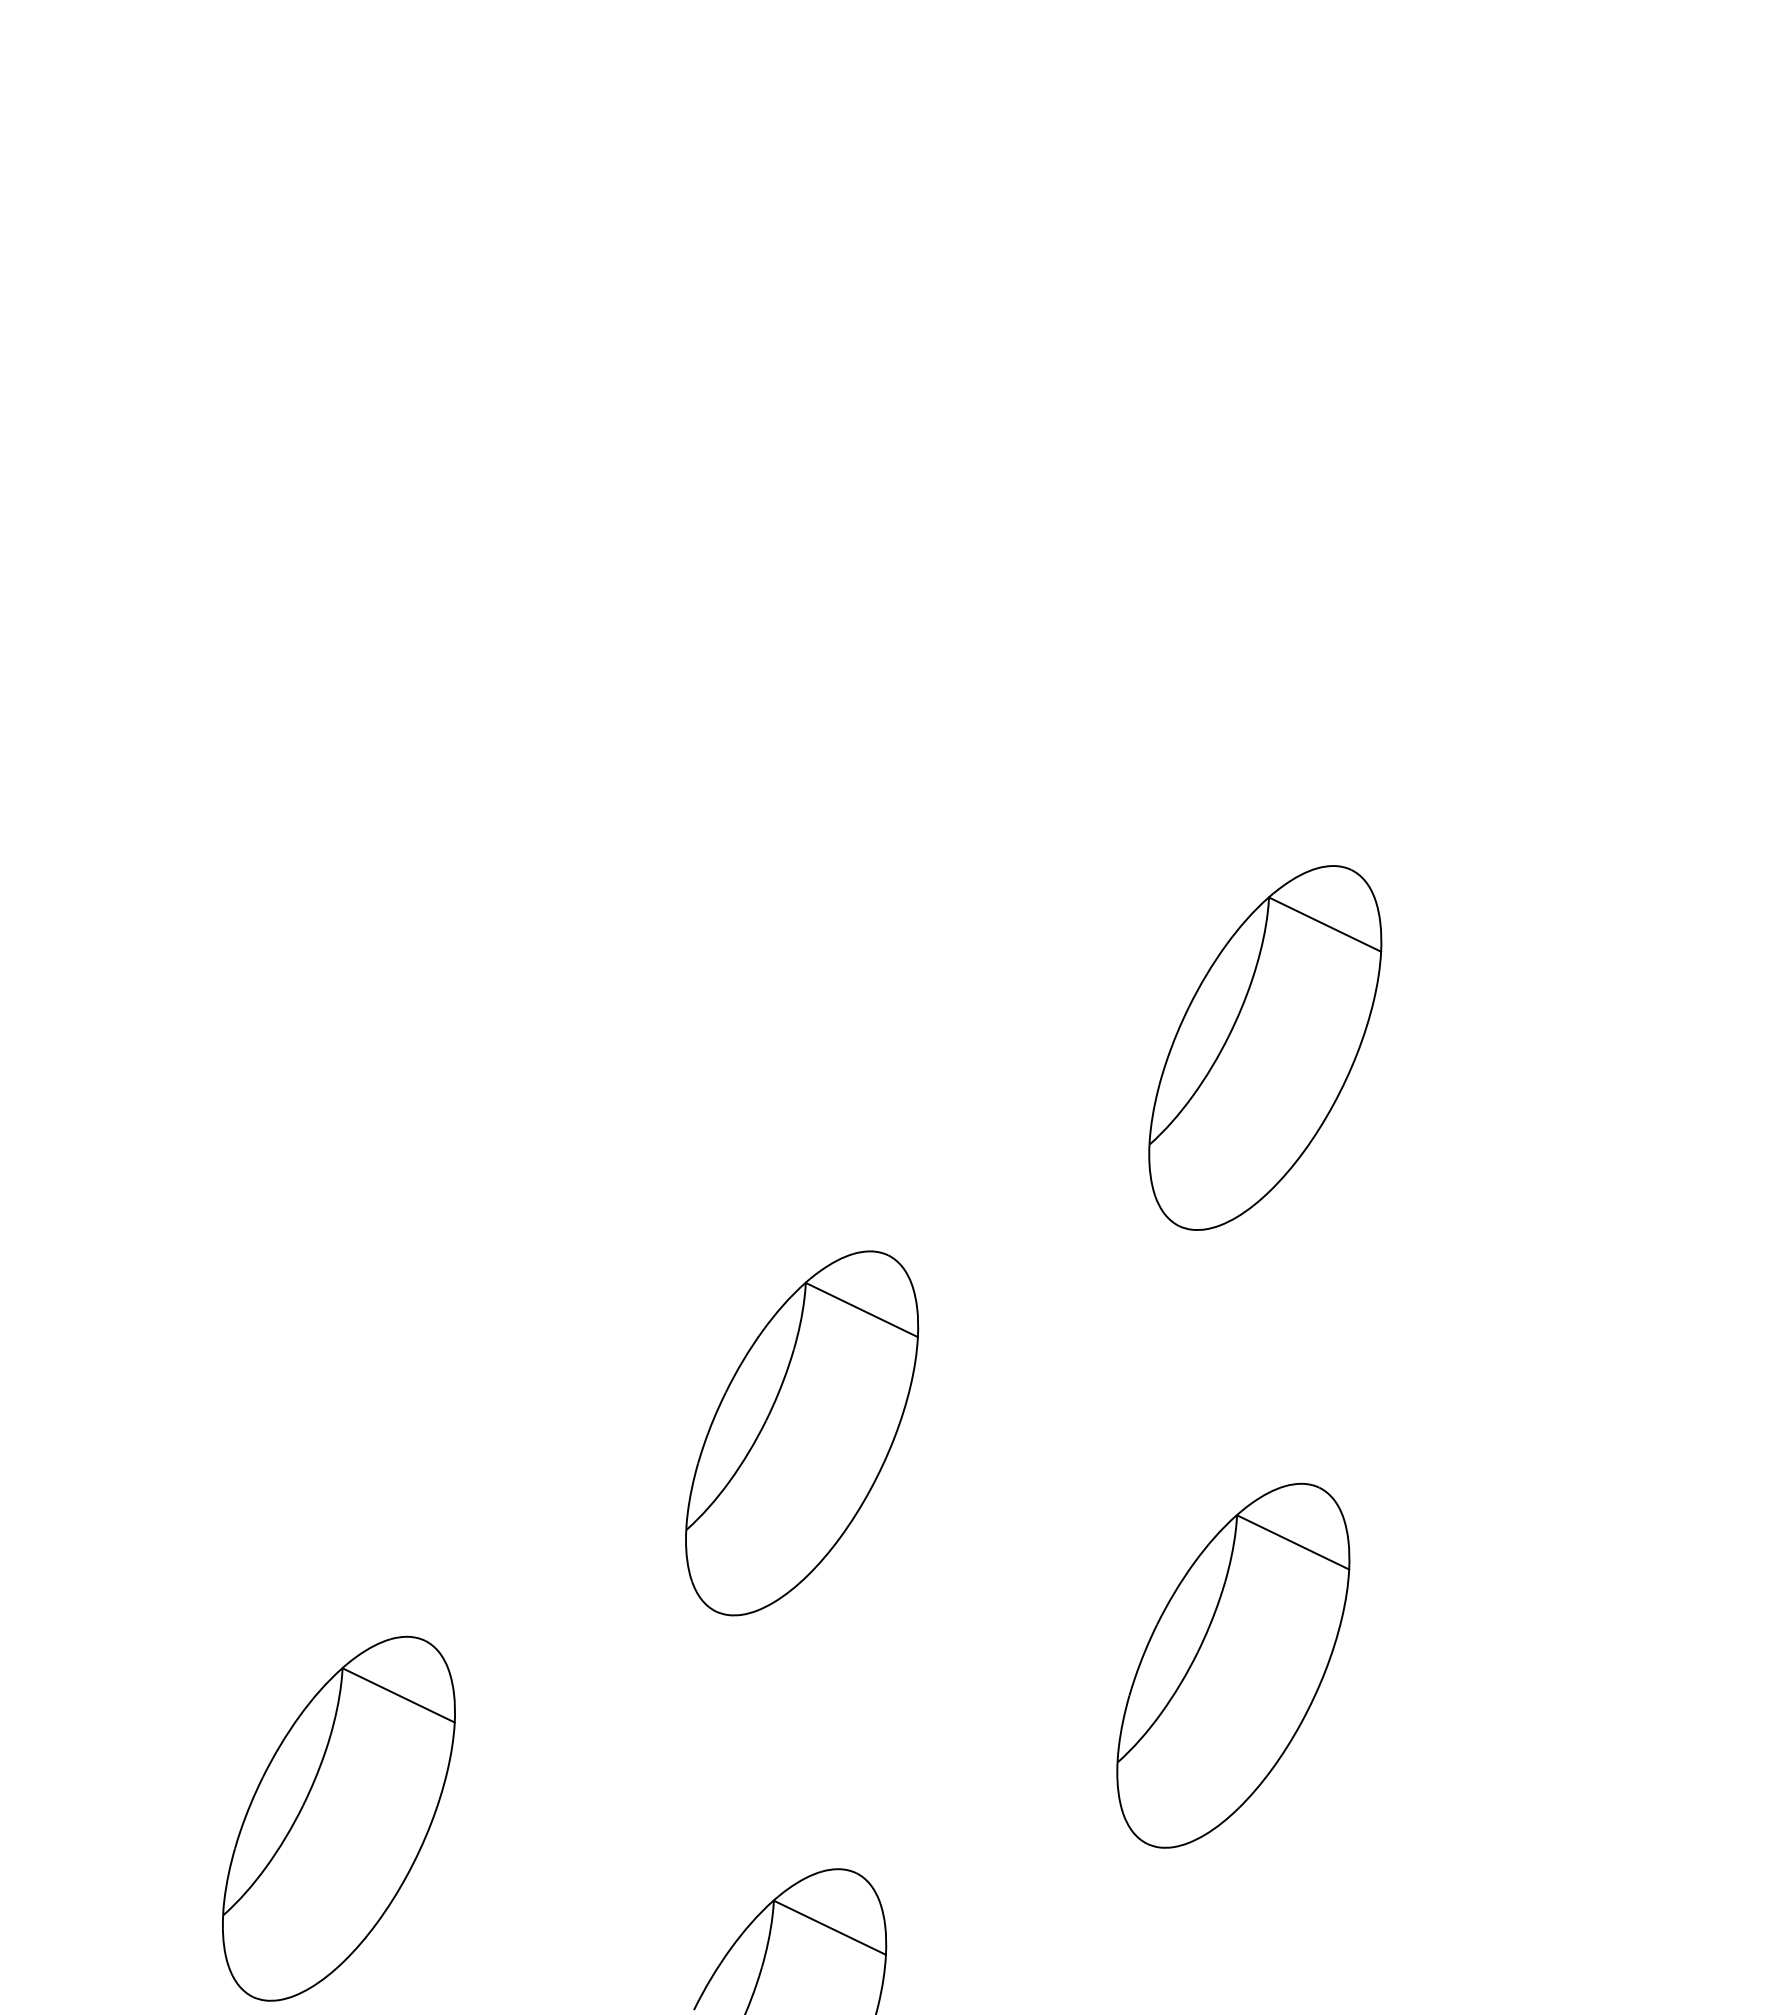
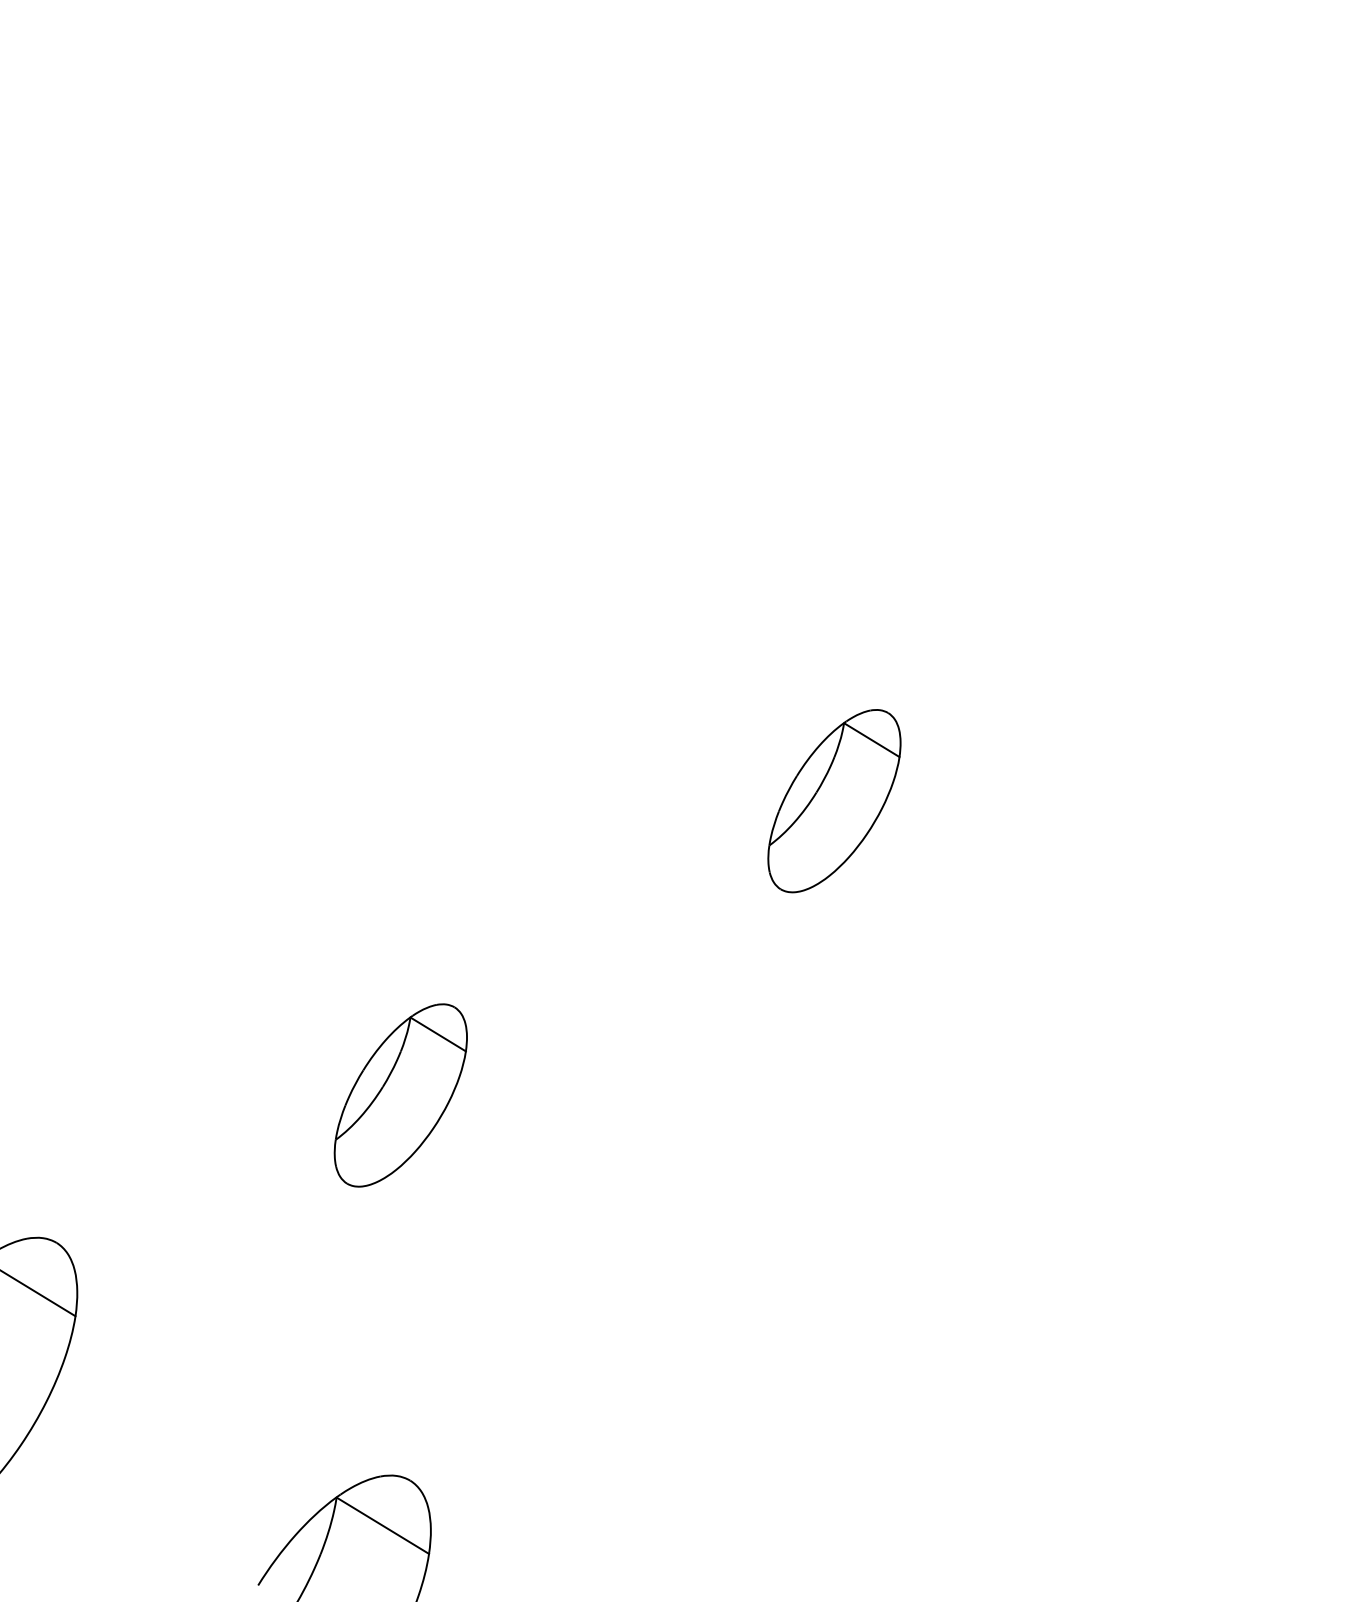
part: (1265, 1047) -> (834, 800), size x0.6
part: (802, 1433) -> (401, 1095), size x0.6
part: (1233, 1665) -> (754, 1332), removed

